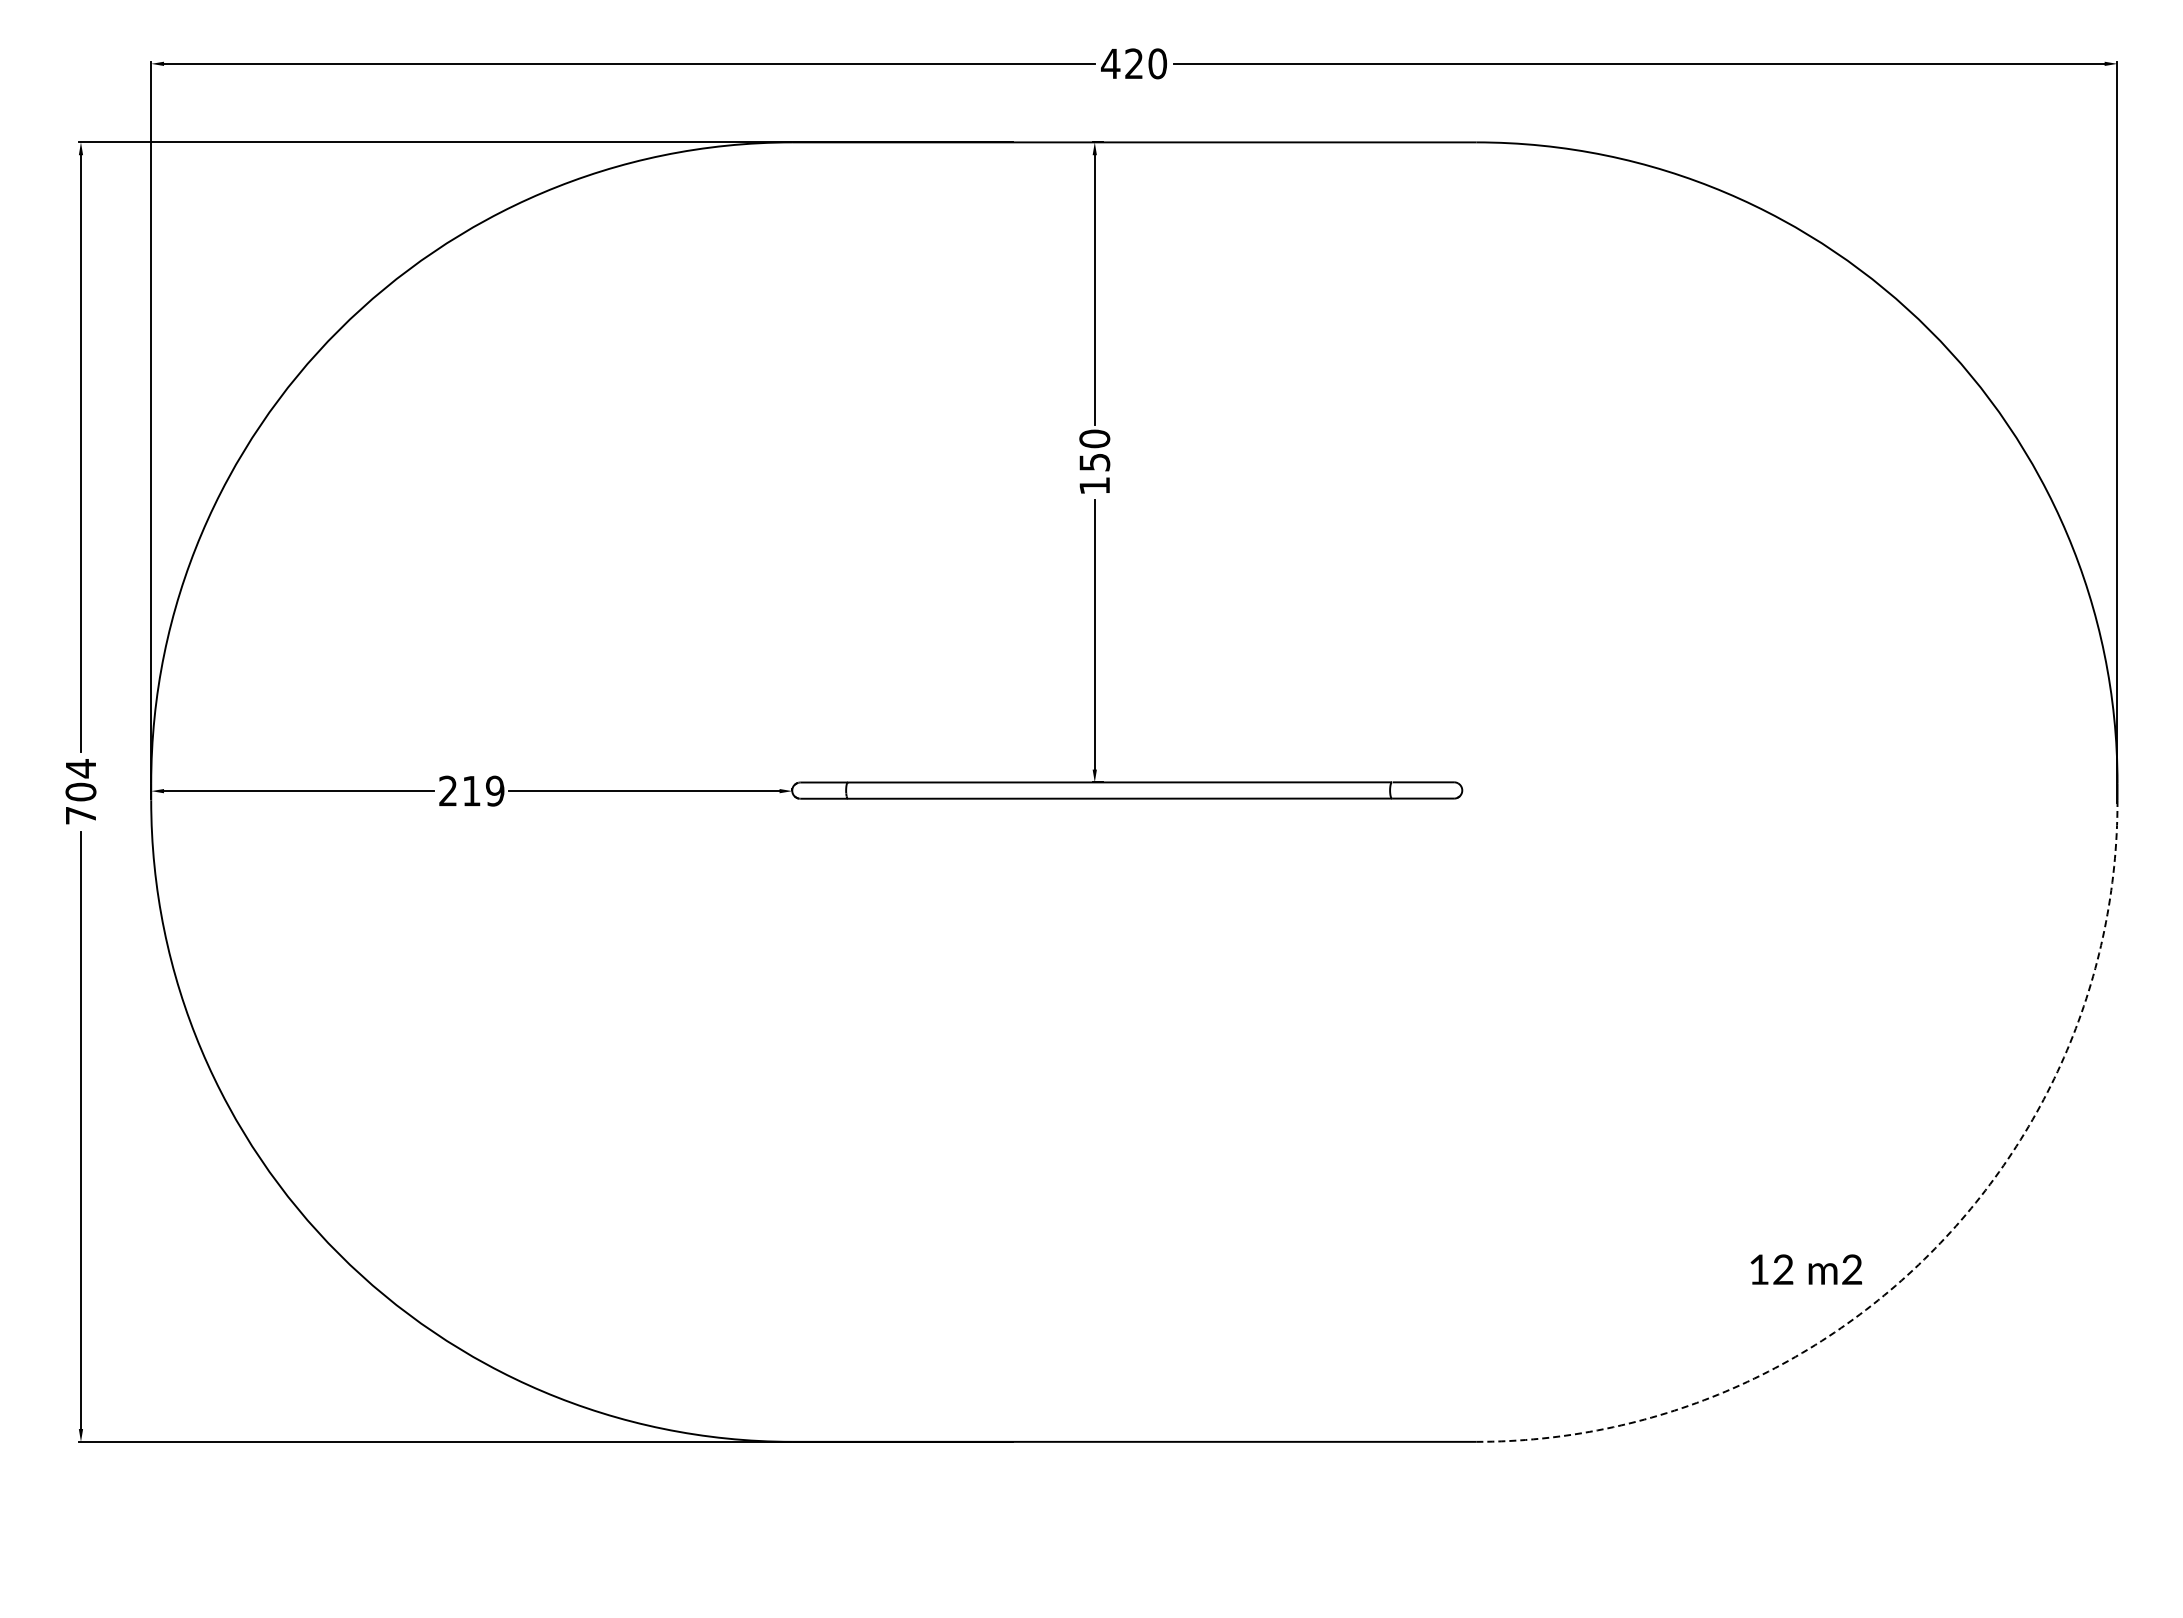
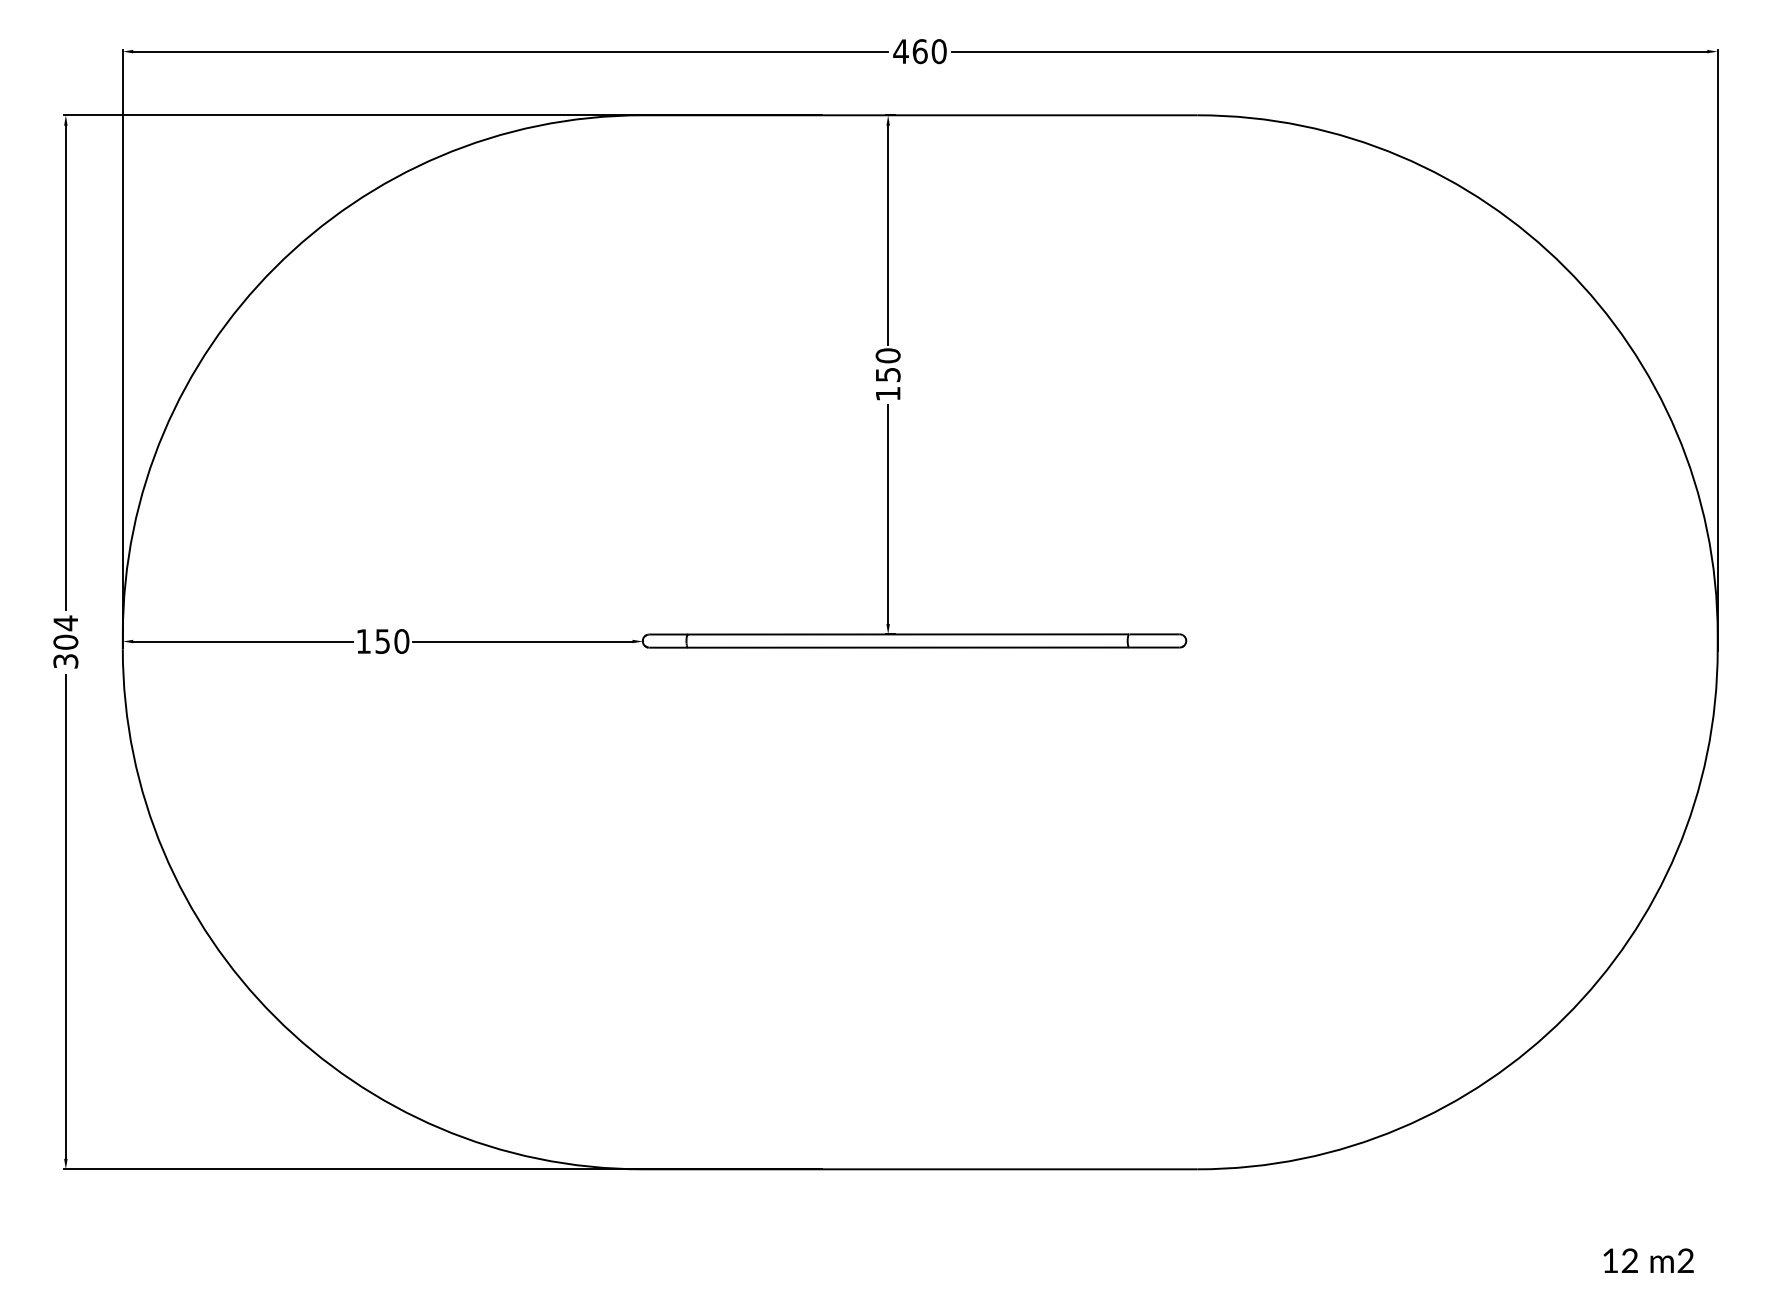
text: (1134, 63) -> (920, 51), 420 -> 460
text: (471, 790) -> (382, 640), 219 -> 150
text: (80, 815) -> (65, 661), 704 -> 304
arc: (1929, 1254) -> (1565, 1017), dashed -> solid
text: (1805, 1269) -> (1647, 1260), moved

